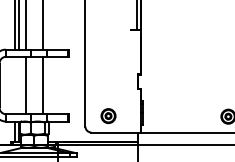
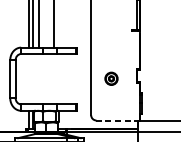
line: (26, 85) -> (39, 79), removed
line: (42, 85) -> (53, 79), removed
part: (108, 116) -> (111, 79), moved
line: (115, 132) -> (117, 120), solid -> dashed

